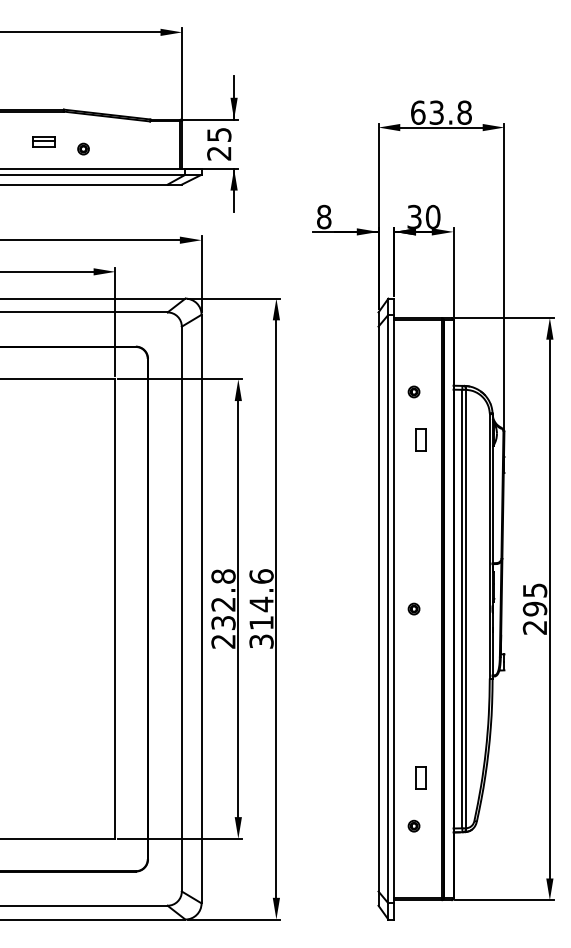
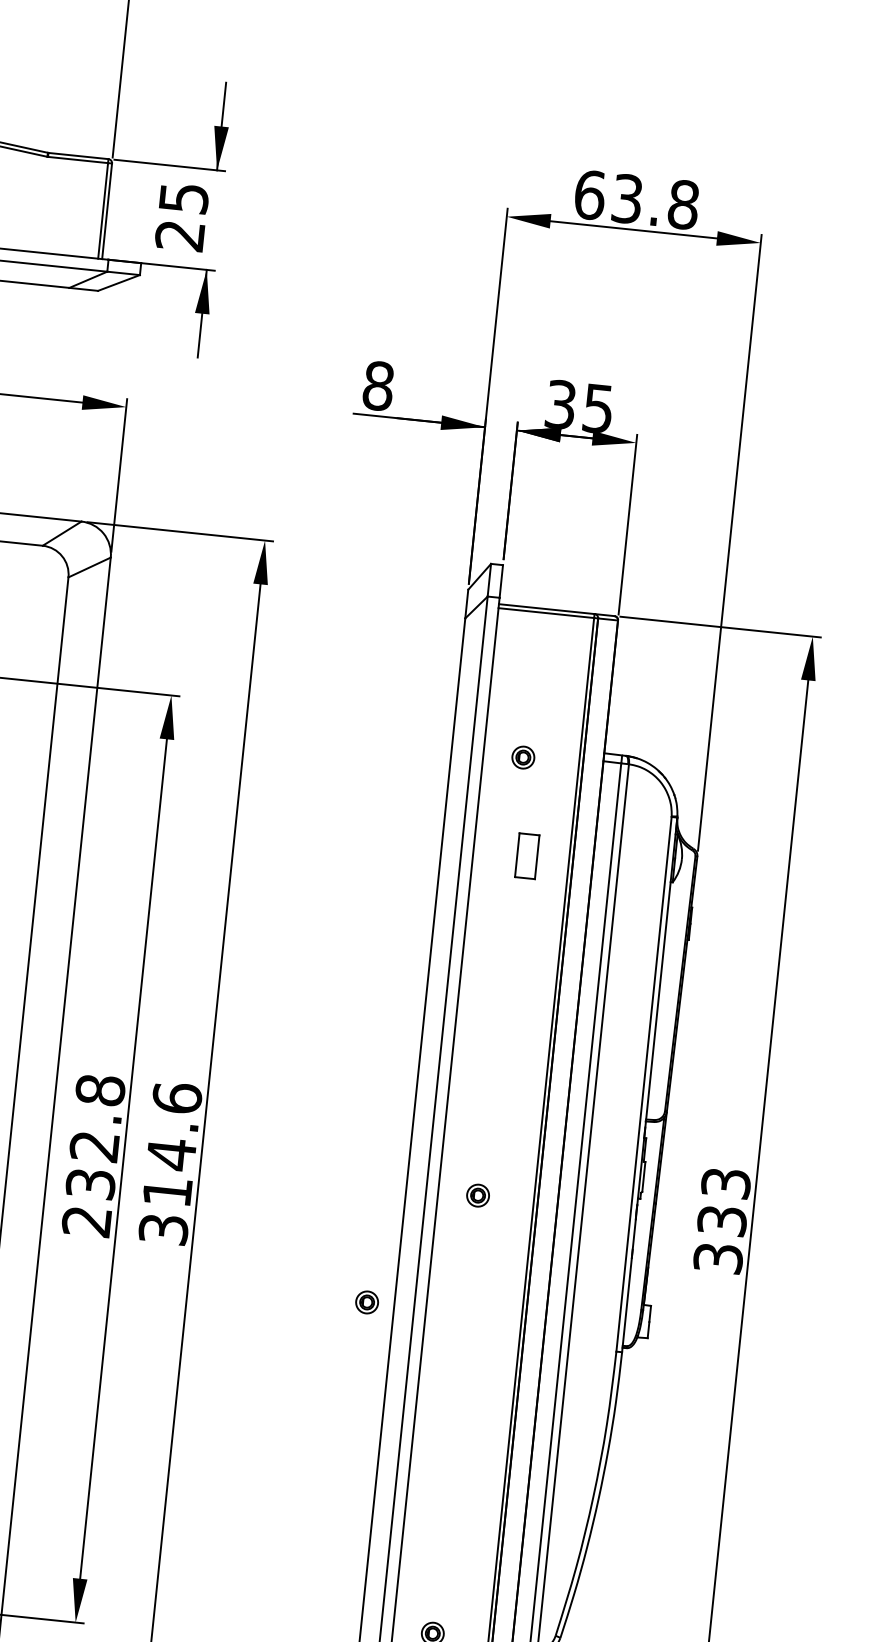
text: (432, 216) -> (597, 407), 30 -> 35
text: (534, 608) -> (721, 1219), 295 -> 333
part: (364, 666) -> (366, 1301), added
part: (420, 777) -> (455, 1536), removed

